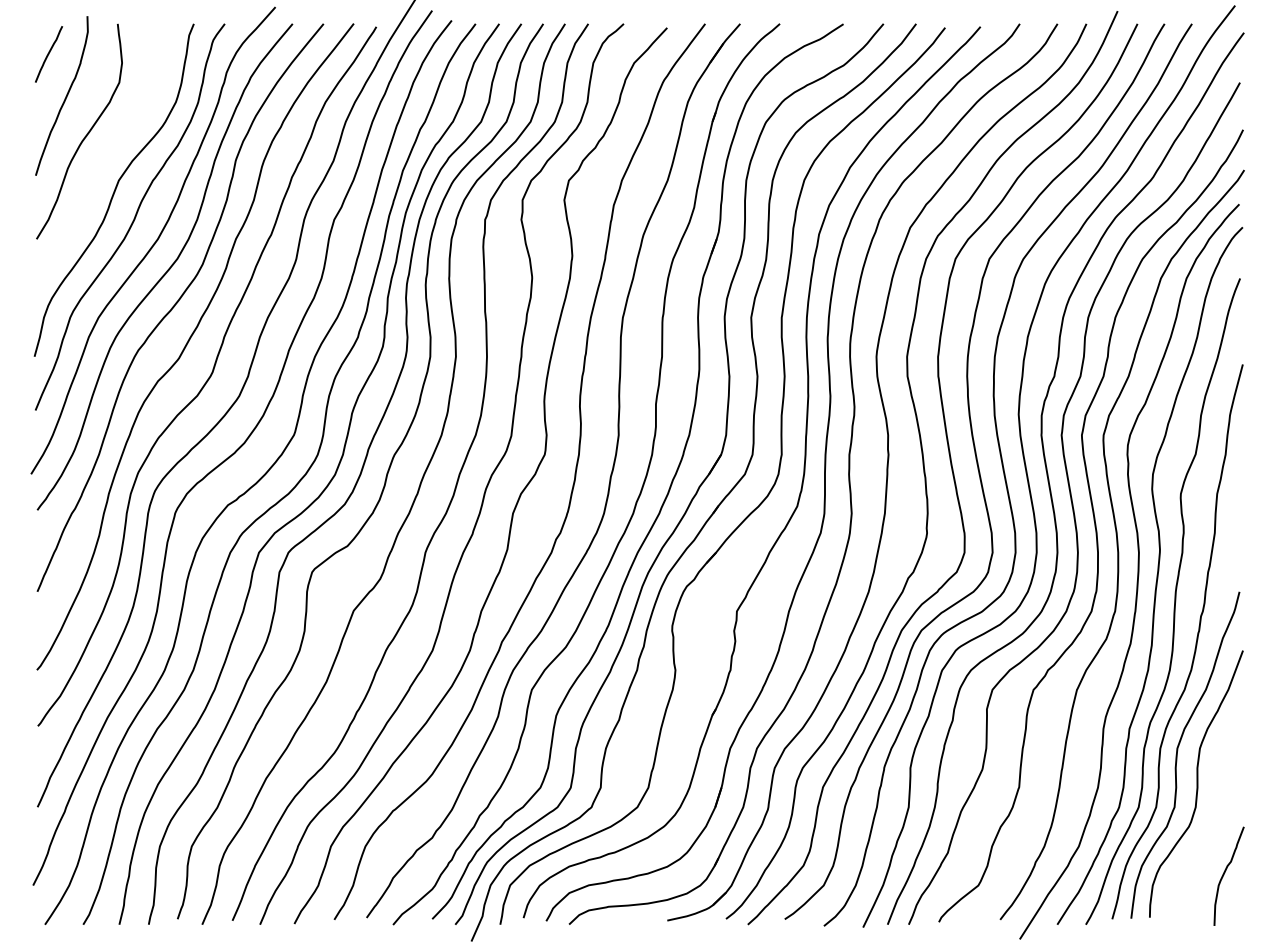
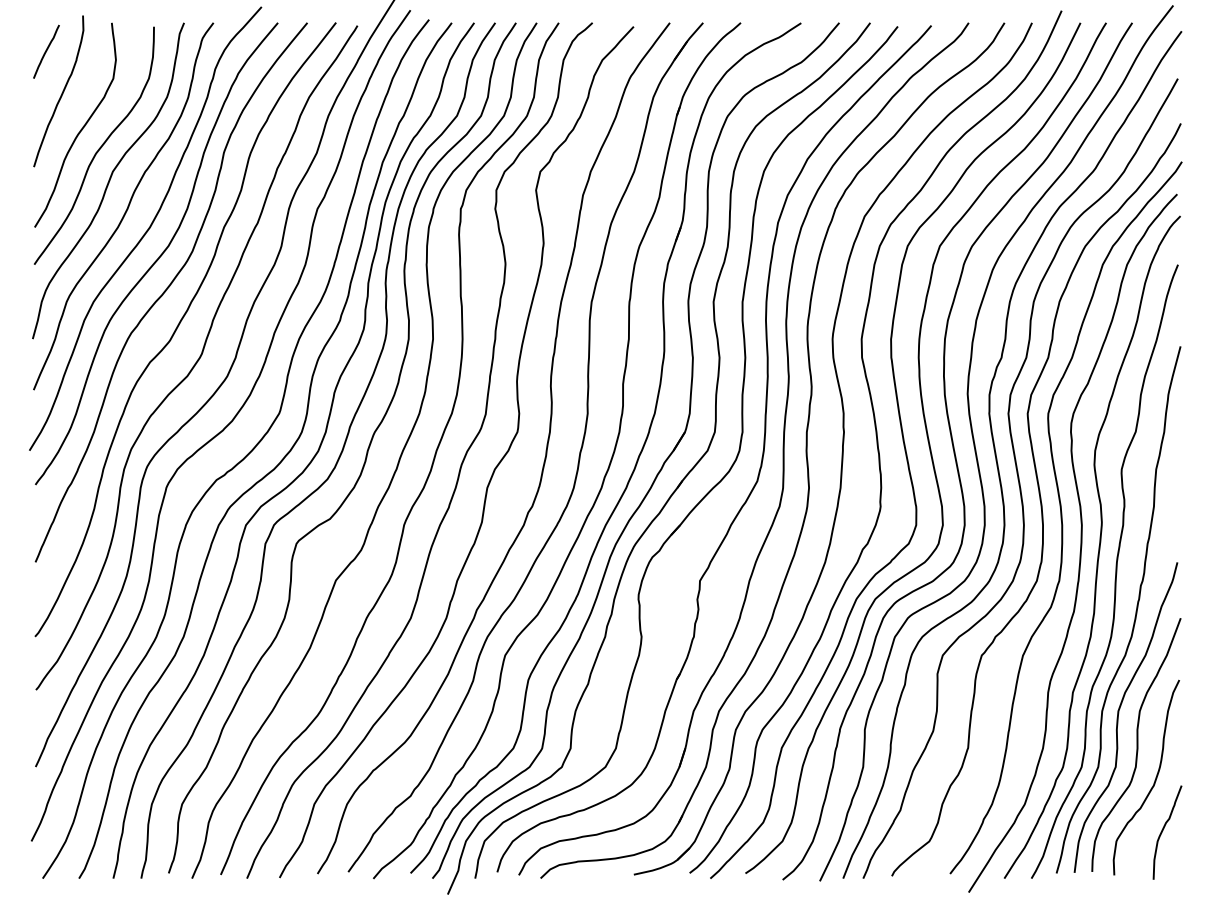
curve: (103, 156) -> (98, 148), added
curve: (1215, 821) -> (1154, 780), added

